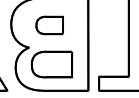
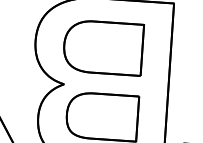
part: (49, 25) -> (102, 47), size x1.67

